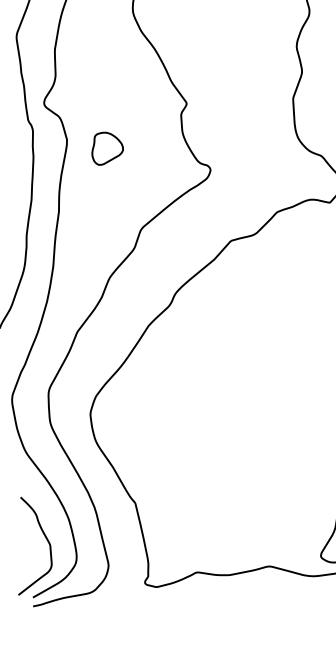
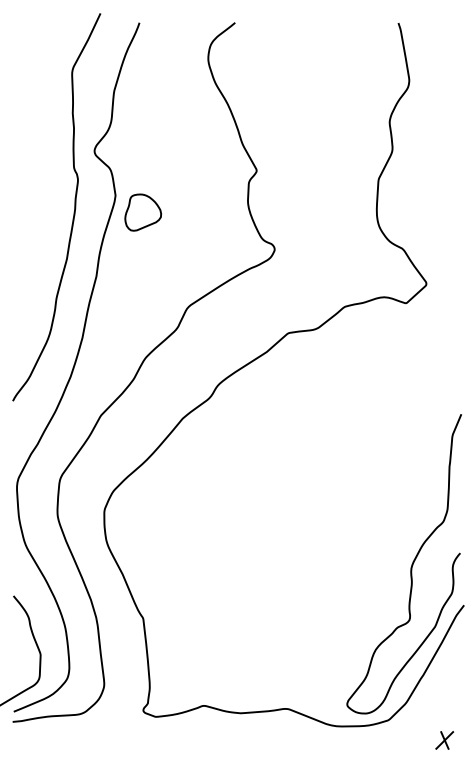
part: (106, 148) -> (142, 212), moved

